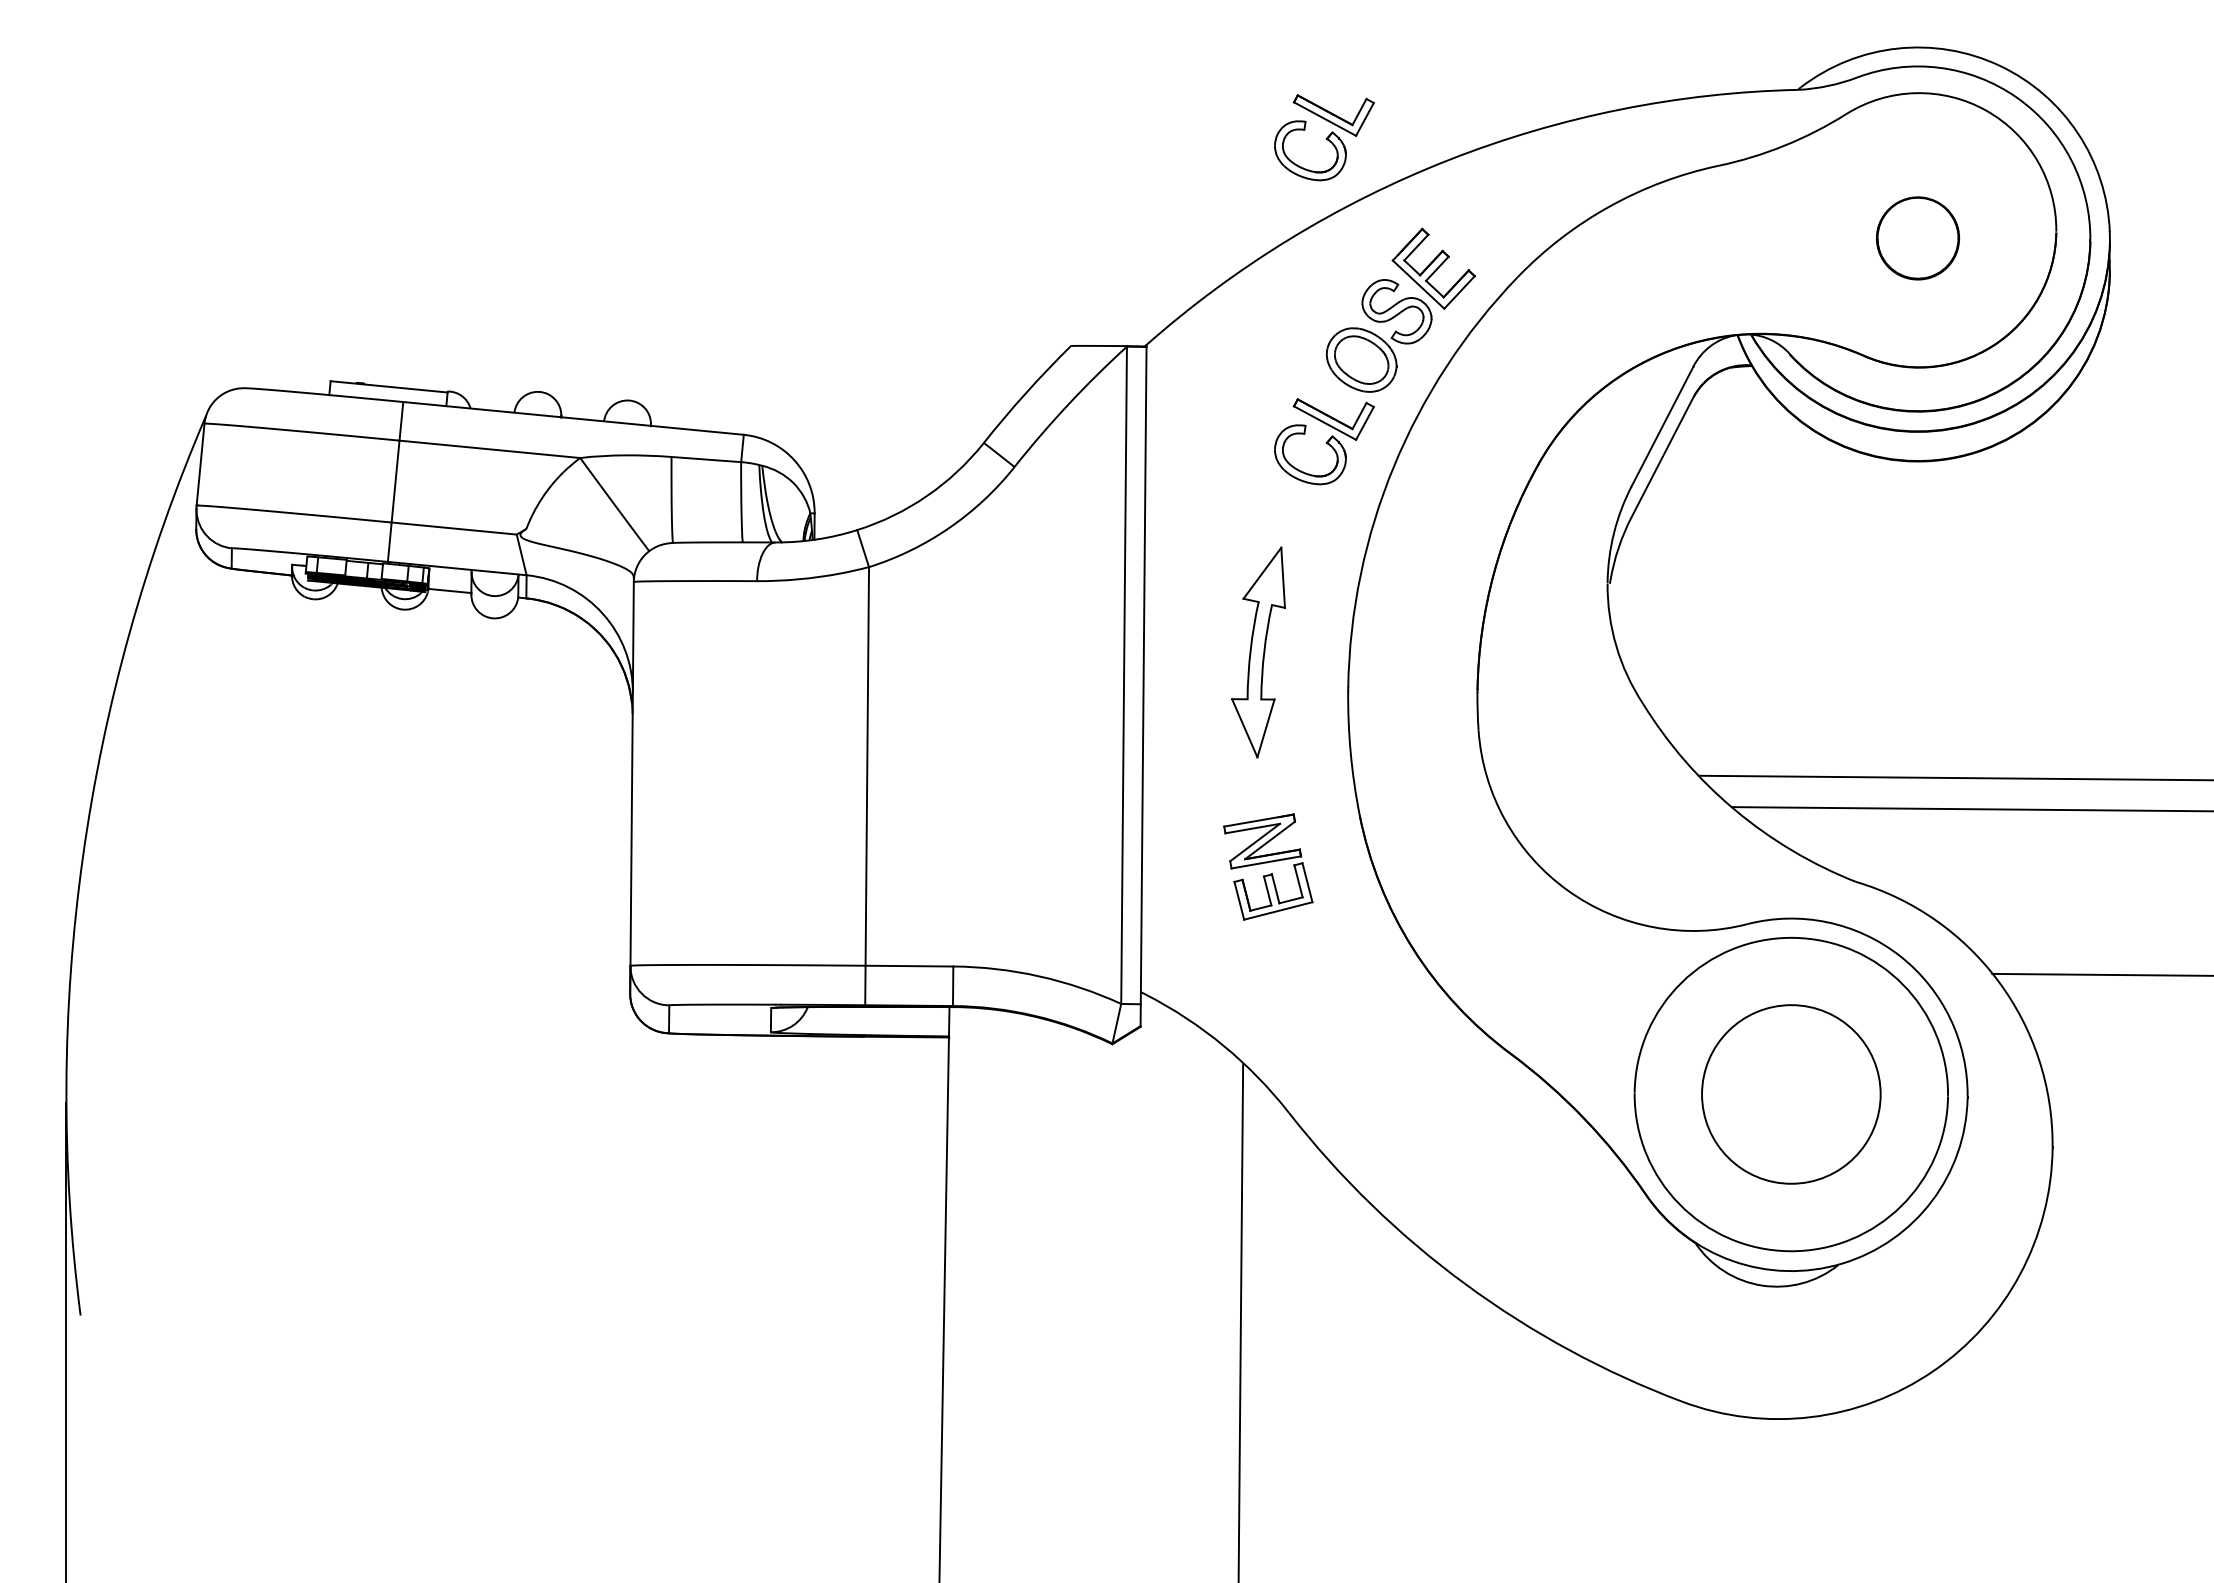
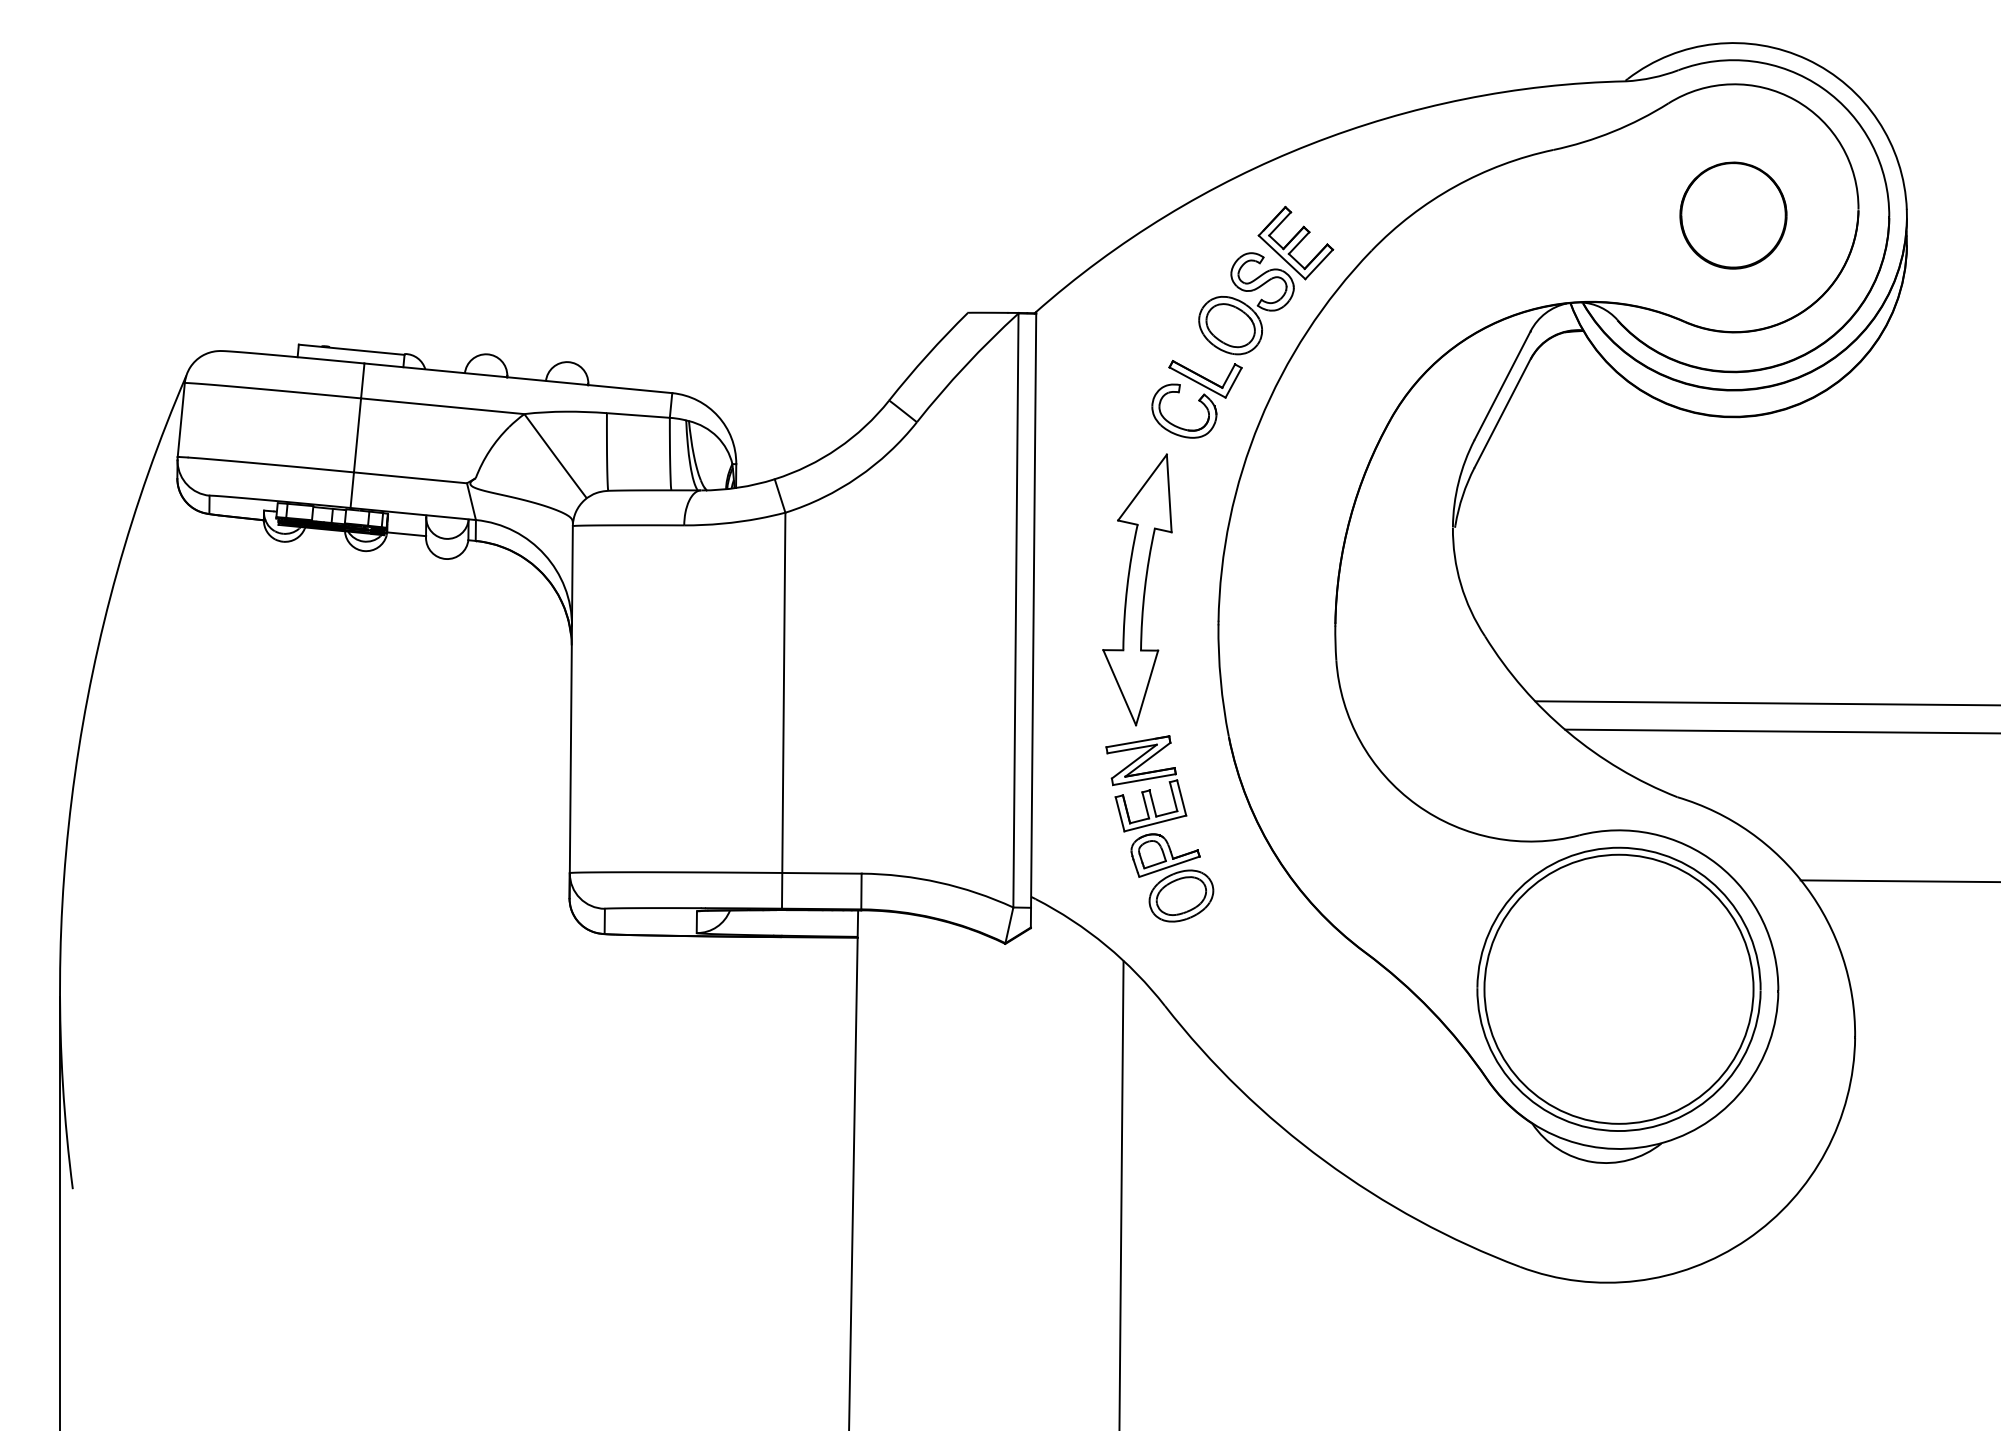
part: (1324, 137) -> (1197, 124), removed
part: (1917, 238) -> (1733, 215), size x1.43
part: (1258, 652) -> (1137, 589), size x1.43
part: (1297, 971) -> (1172, 878), added
circle: (1791, 1094) -> (1619, 989), size x1.67

